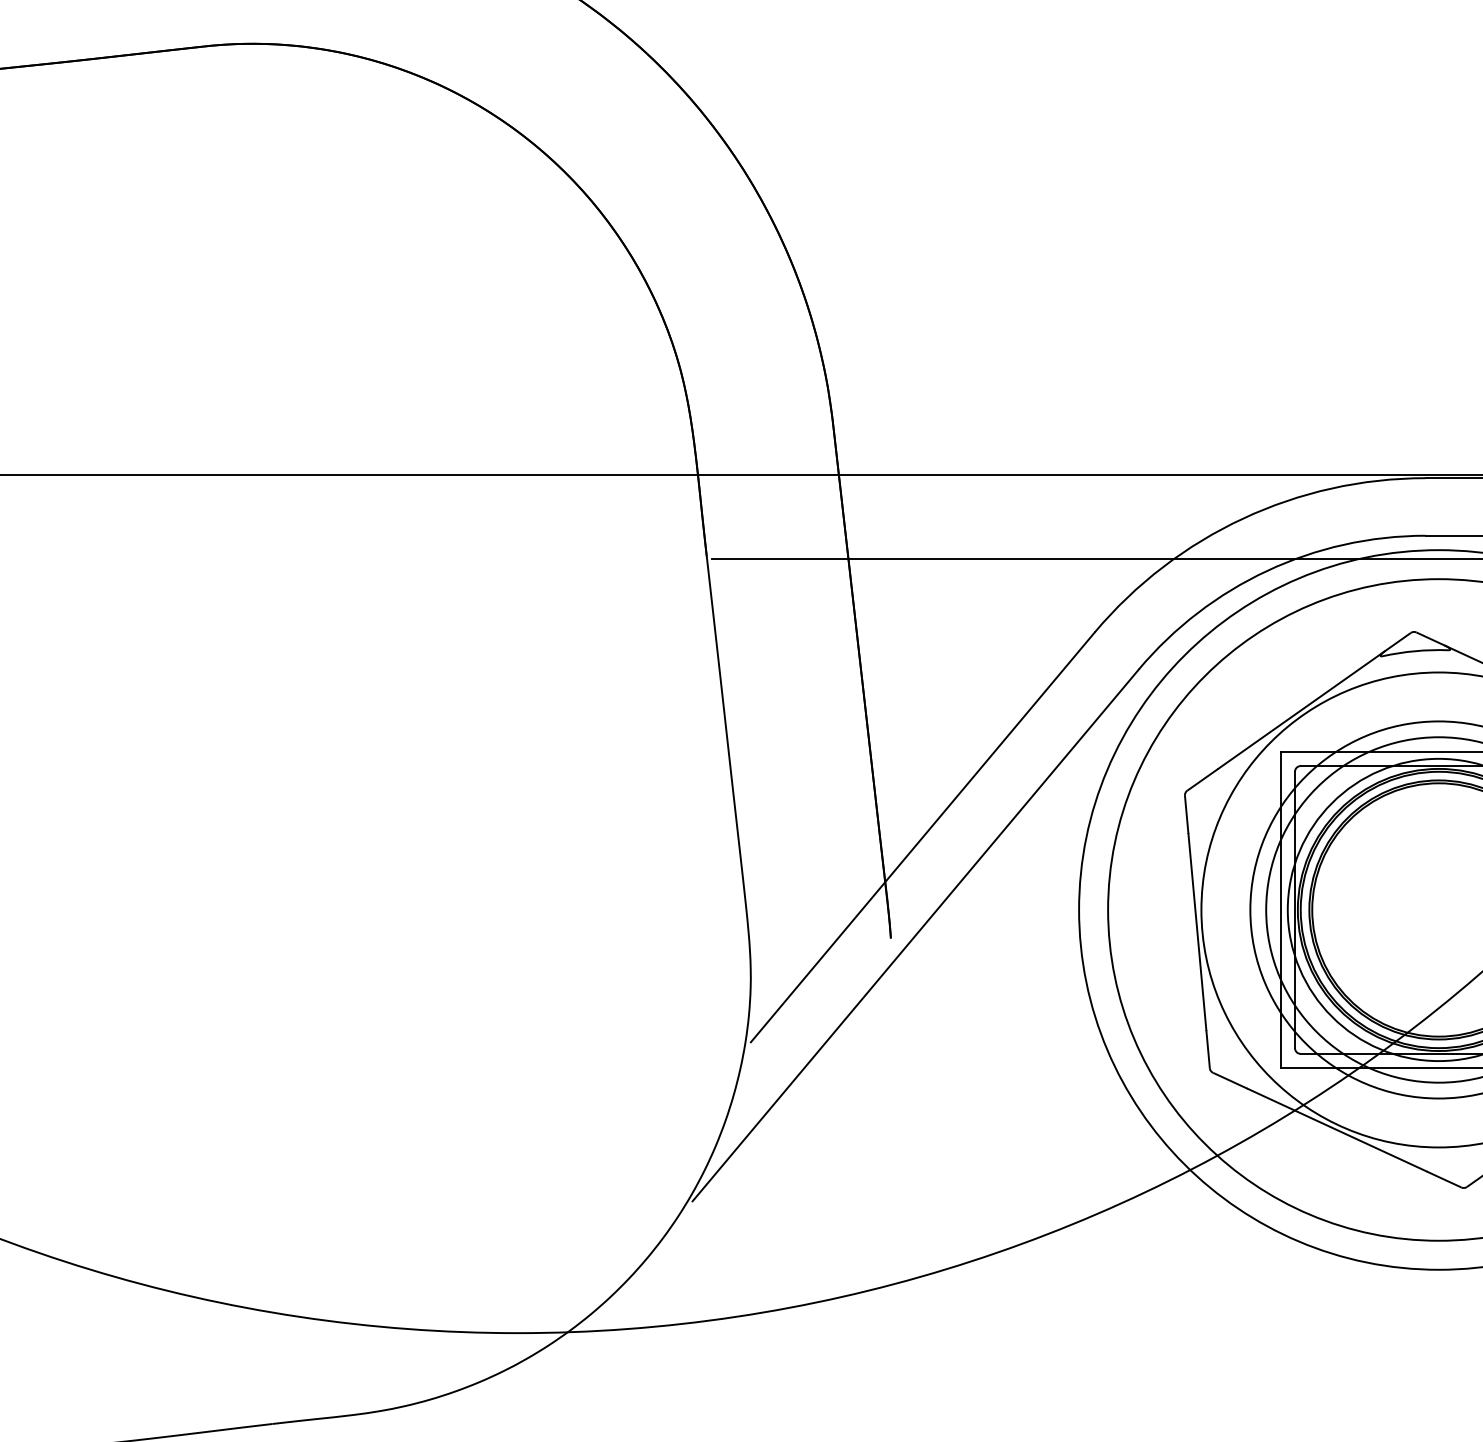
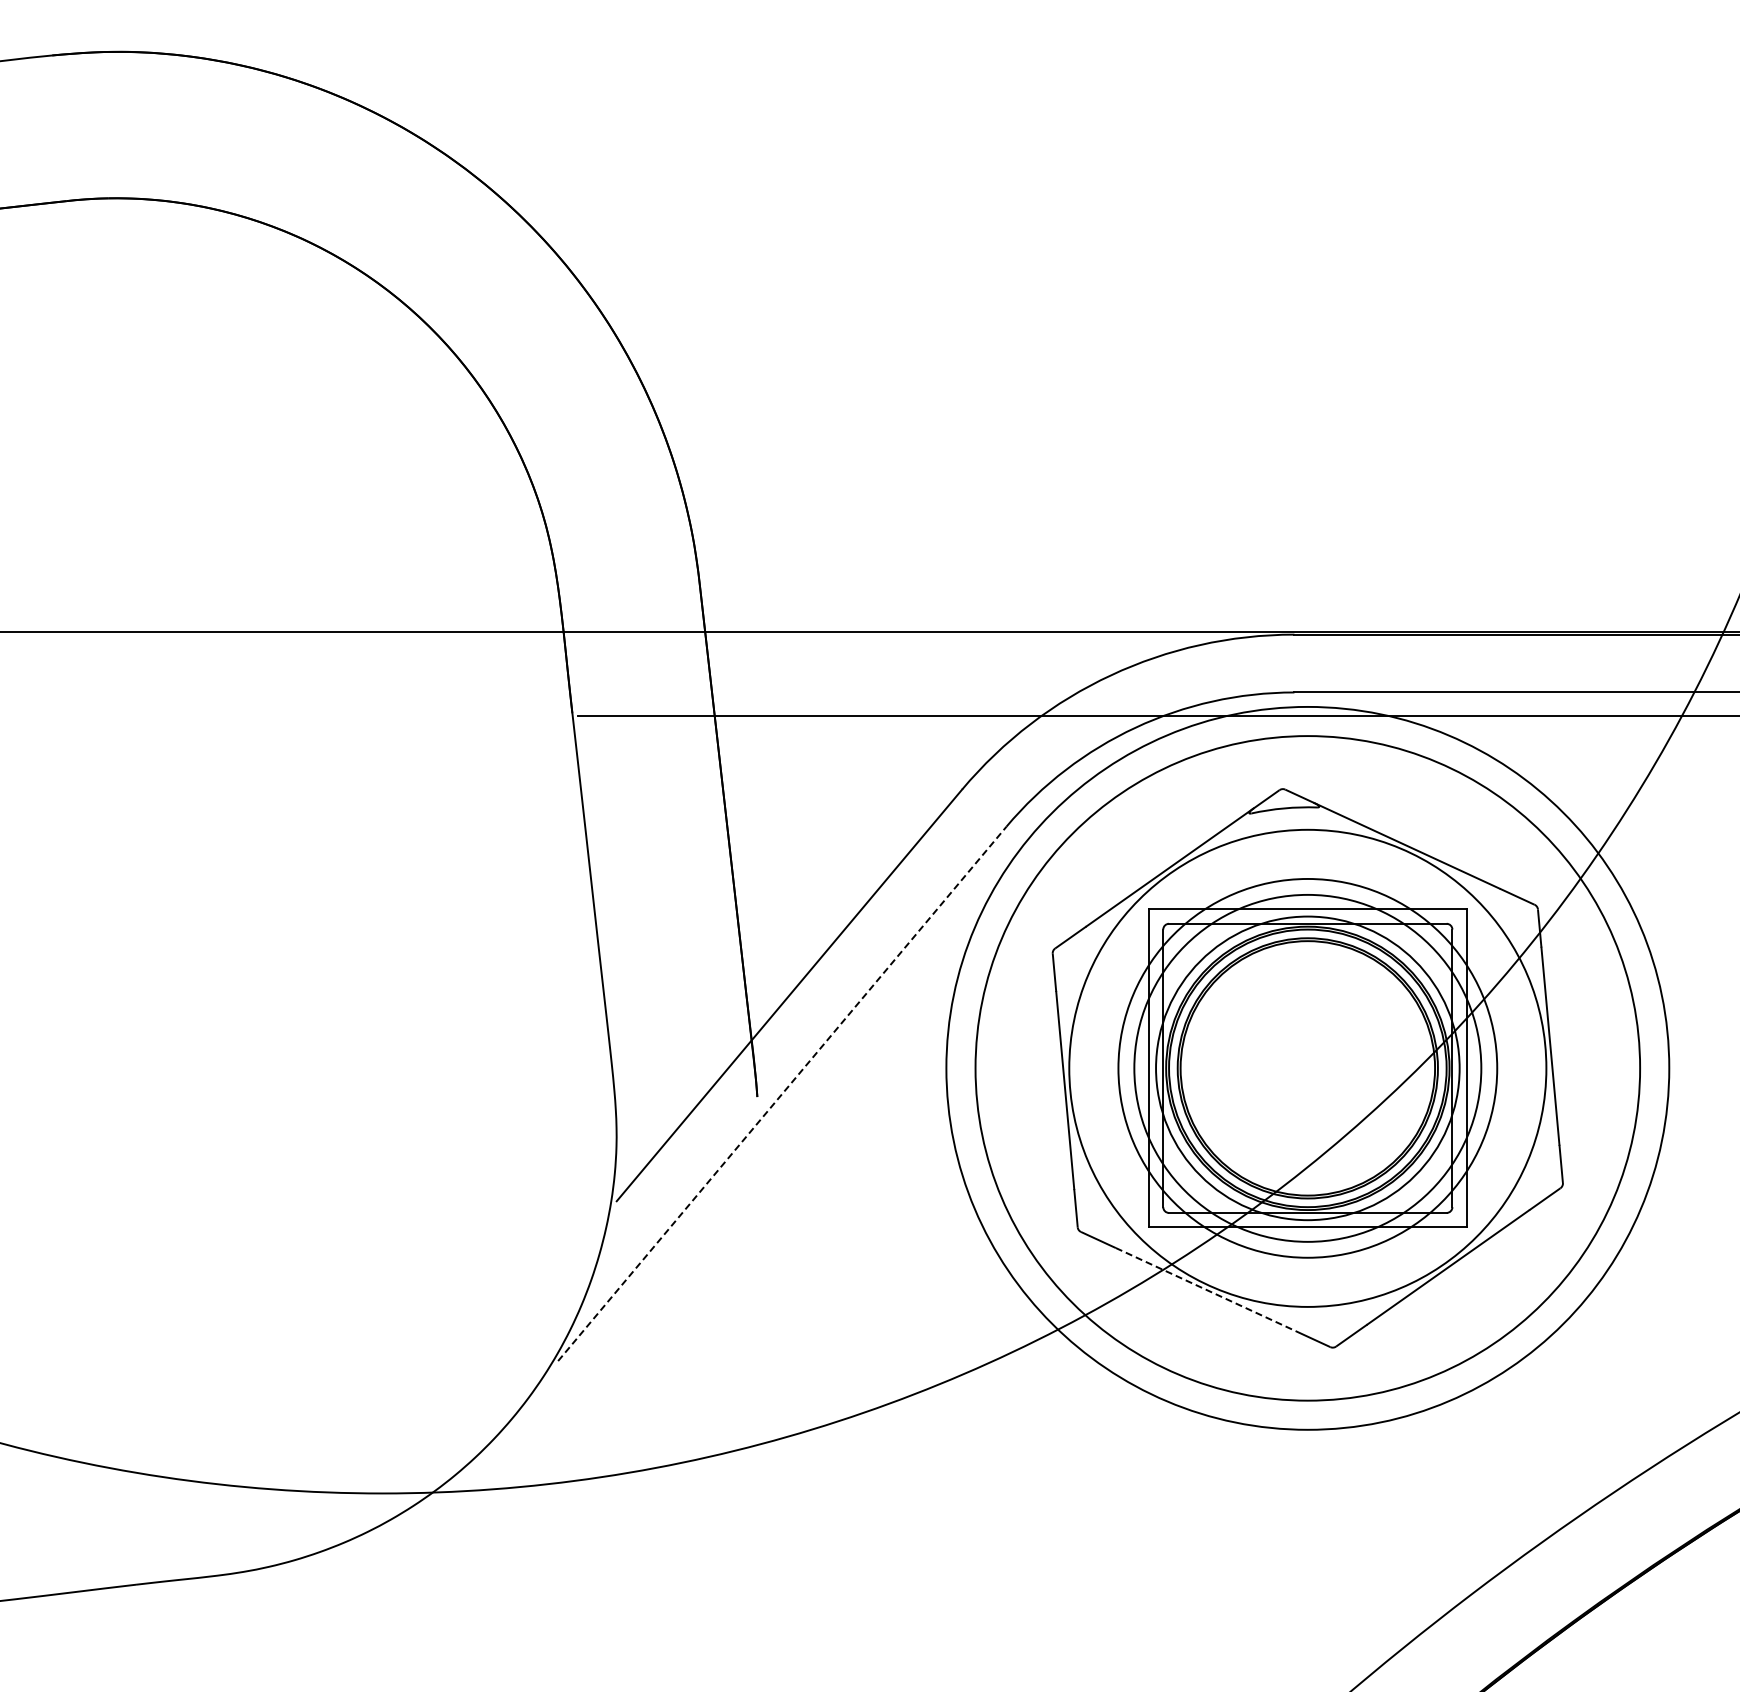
line: (915, 934) -> (782, 1093), solid -> dashed
line: (1337, 1130) -> (1205, 1289), solid -> dashed

